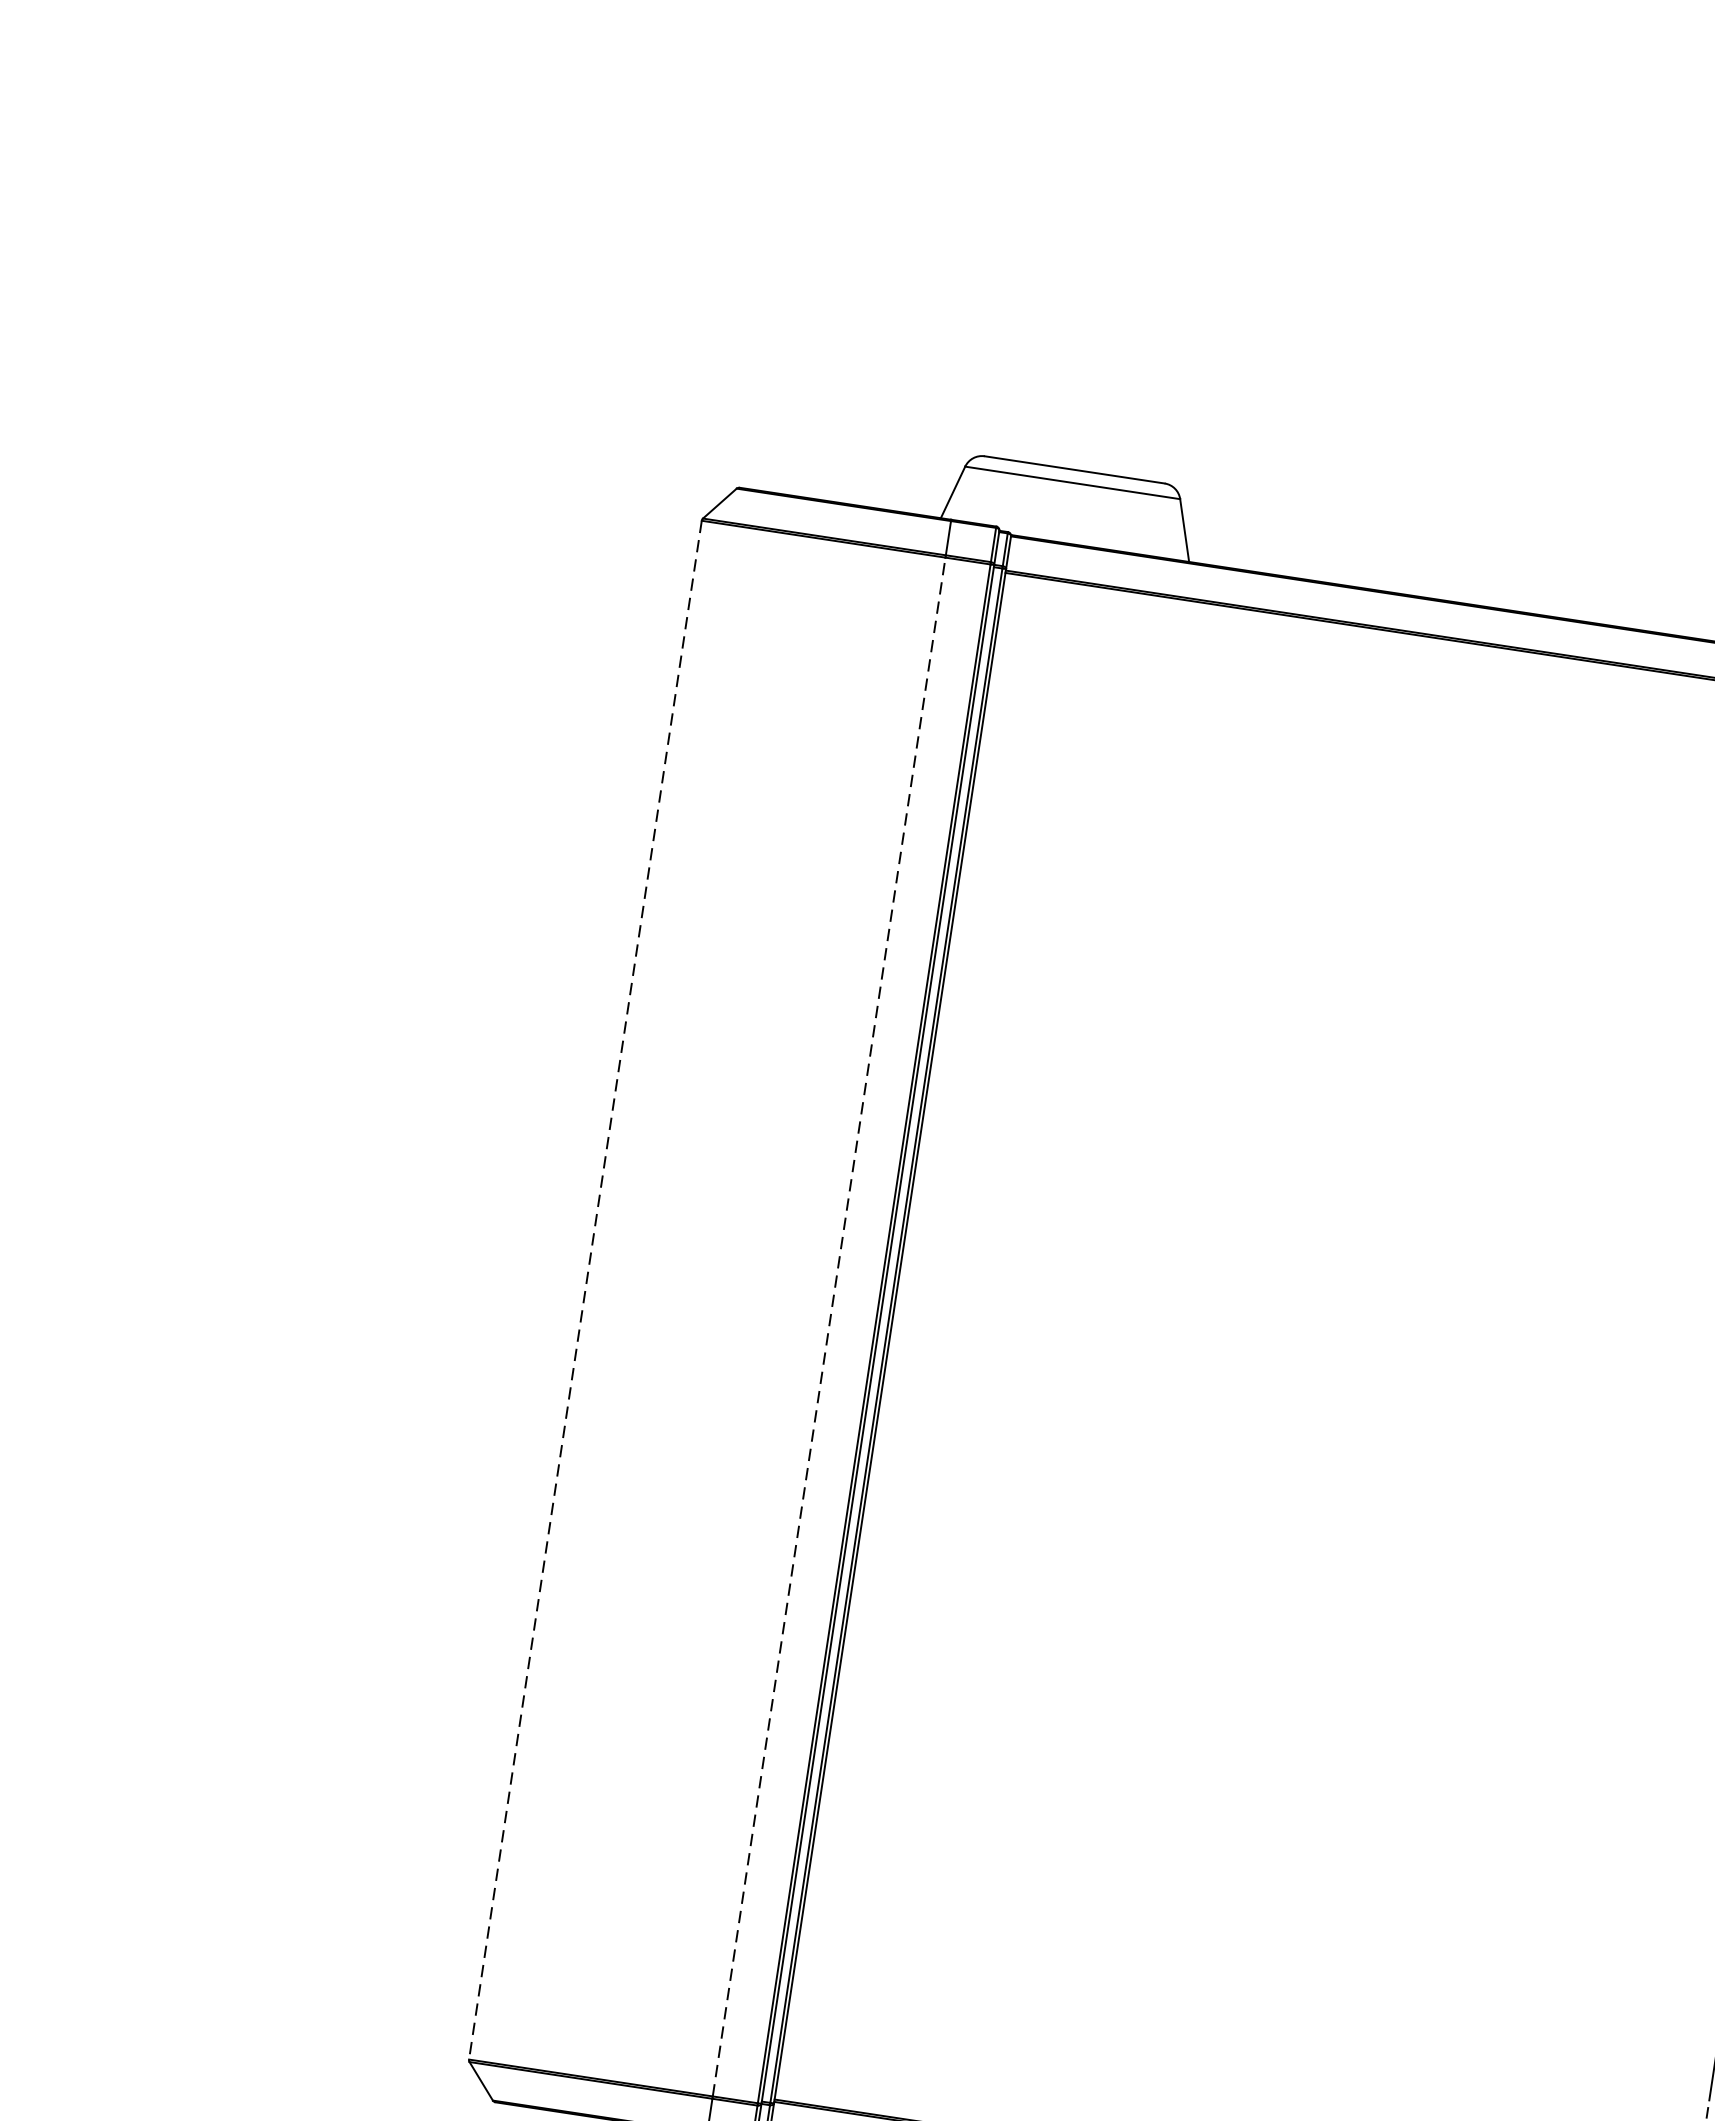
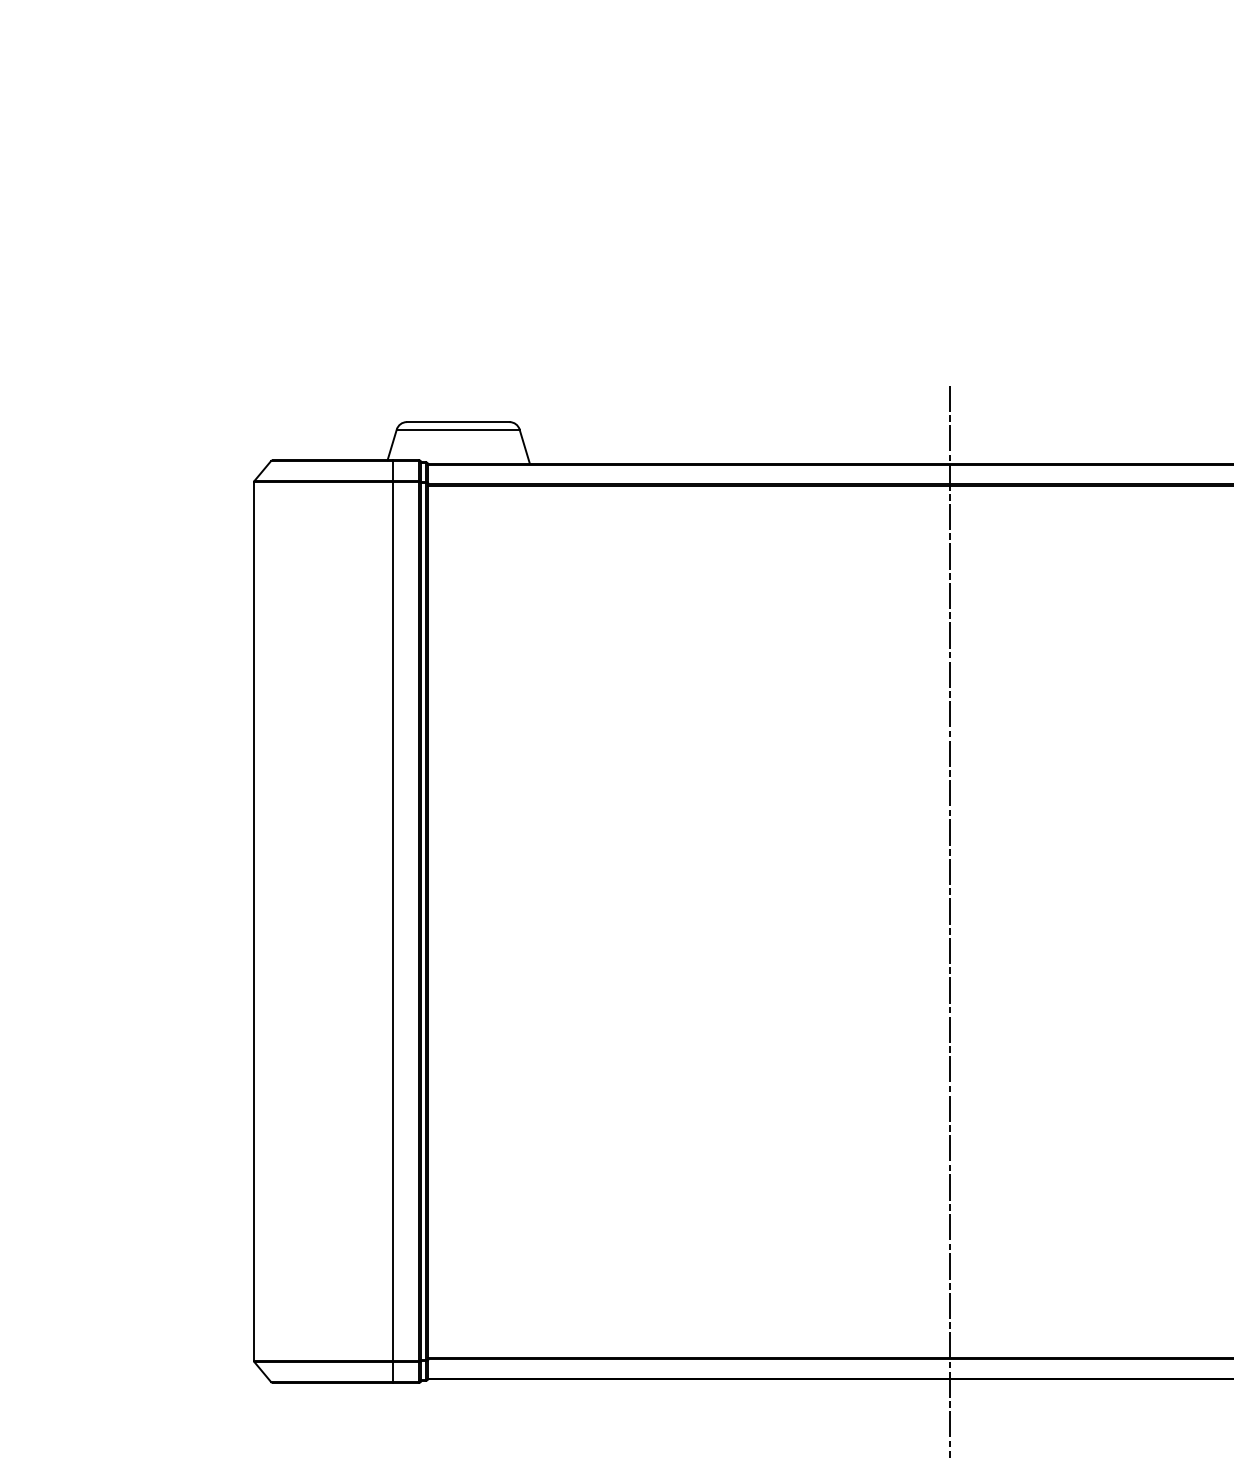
line: (585, 1290) -> (254, 921), dashed -> solid
line: (829, 1326) -> (393, 921), dashed -> solid

